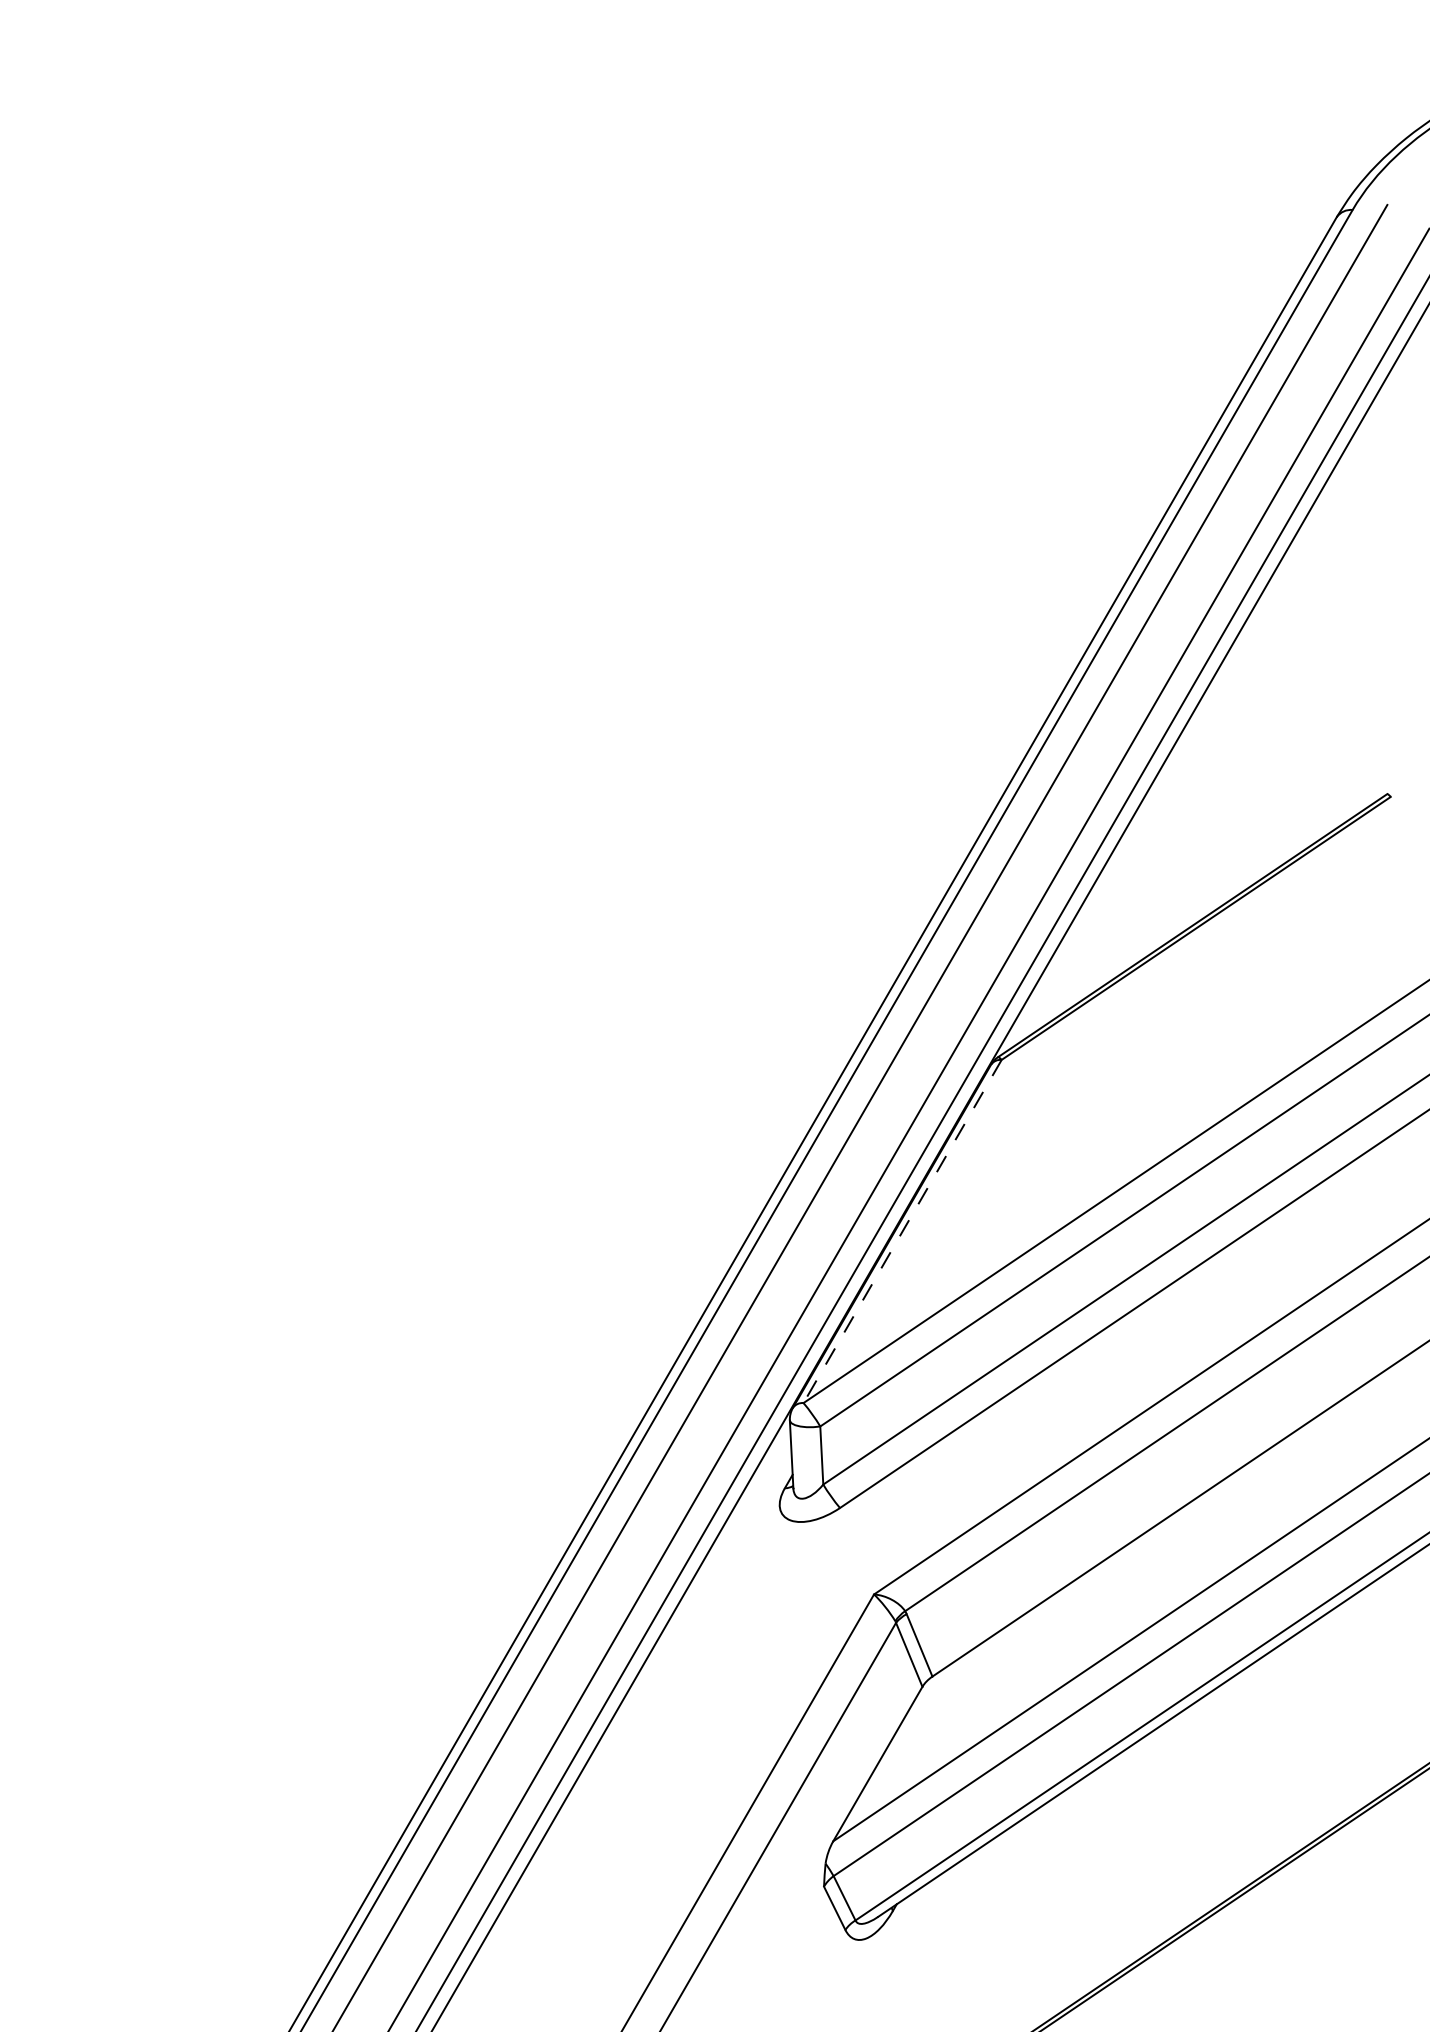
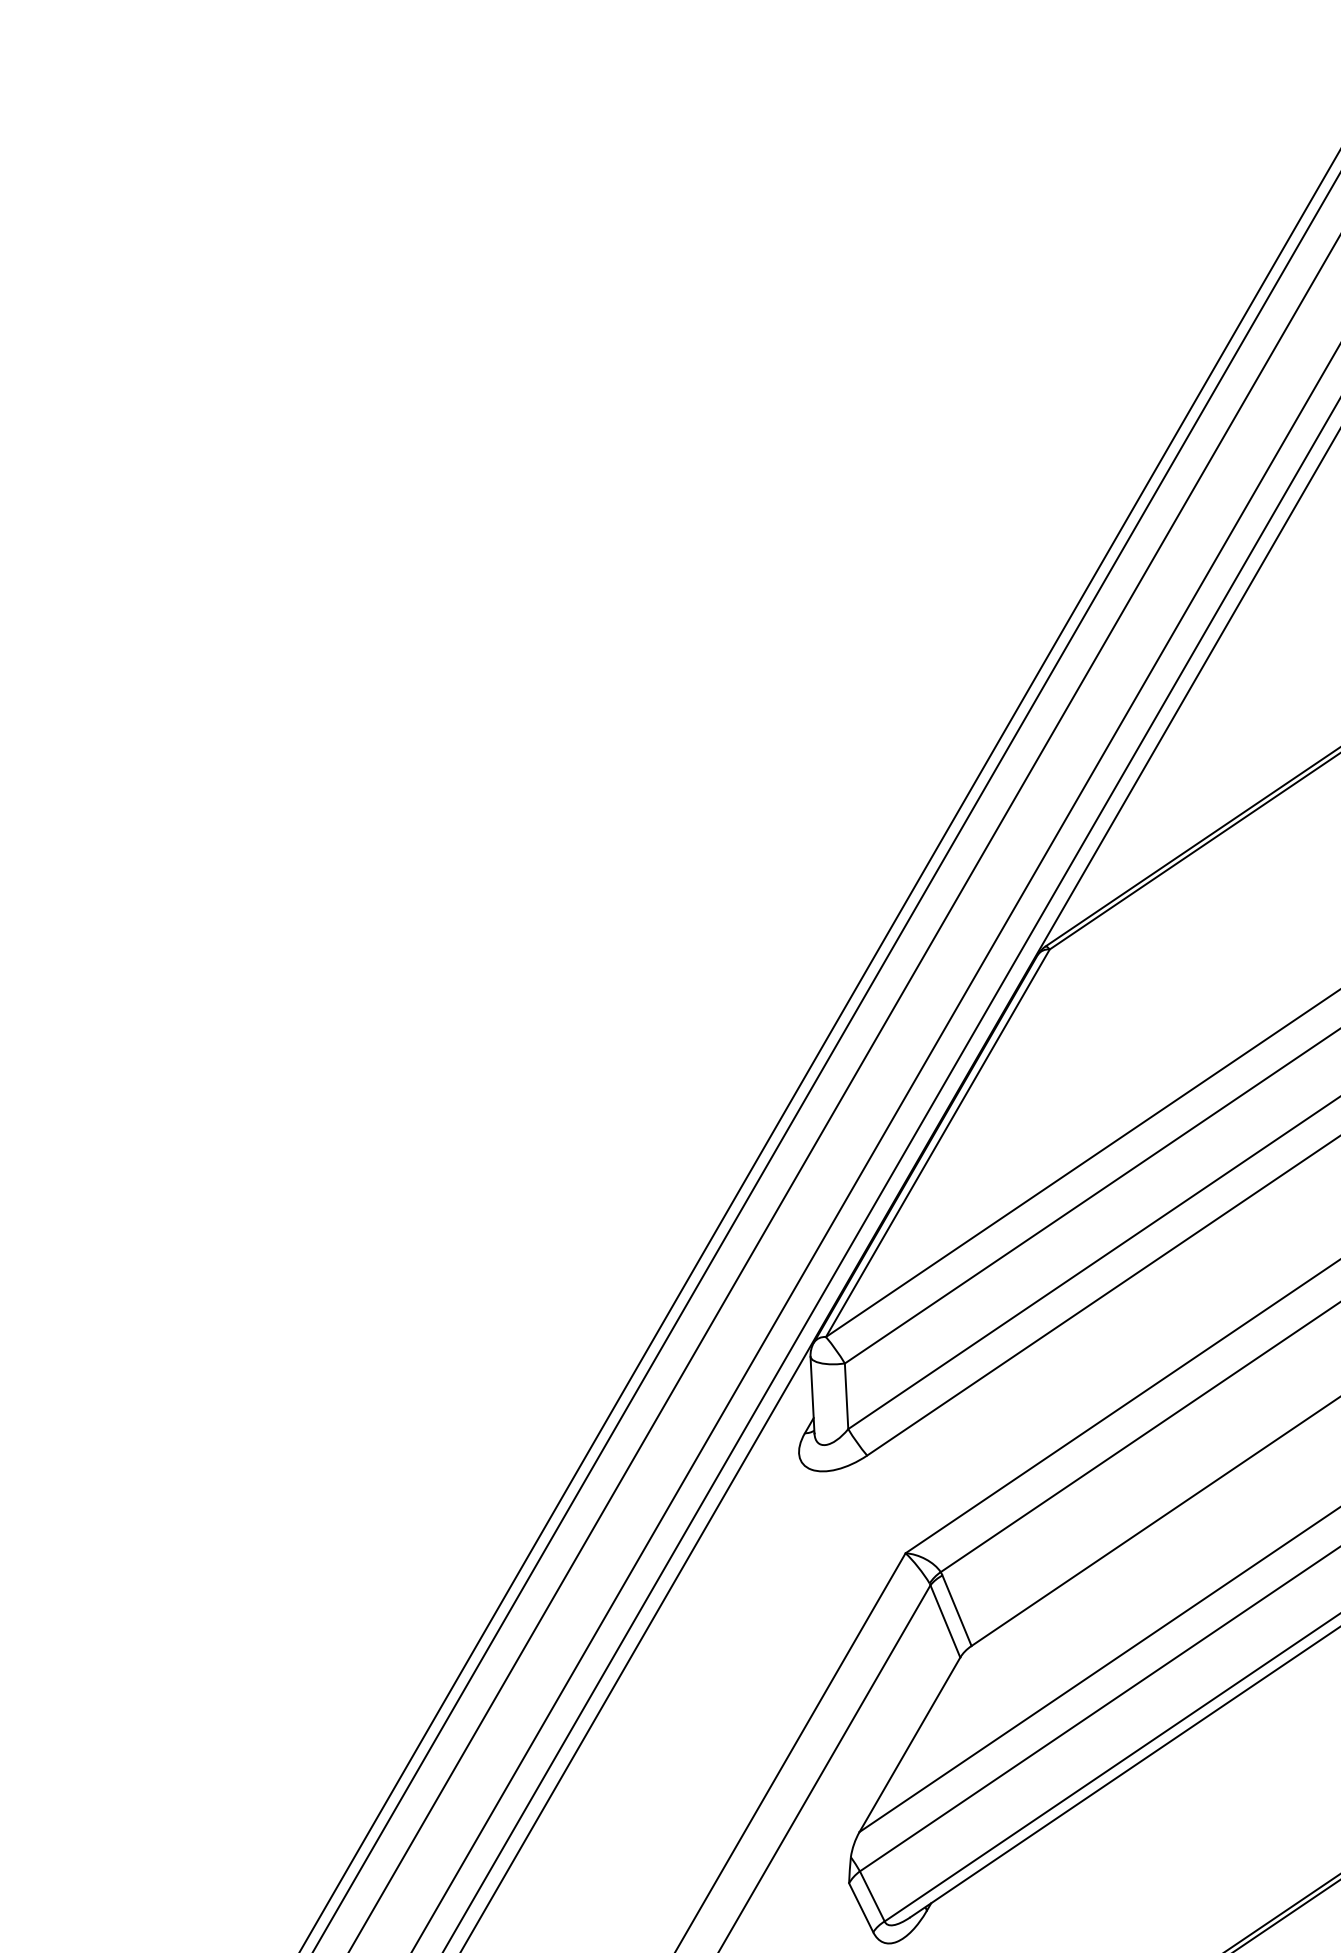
line: (902, 1231) -> (937, 1143), dashed -> solid

